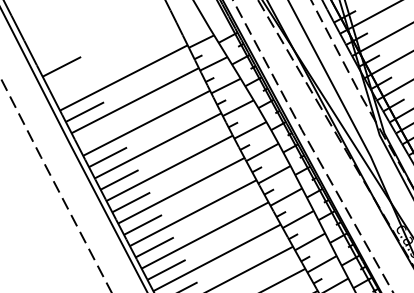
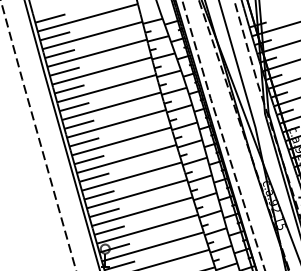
line: (111, 54) -> (87, 17), added
line: (73, 89) -> (55, 36), added
line: (96, 134) -> (64, 71), added

